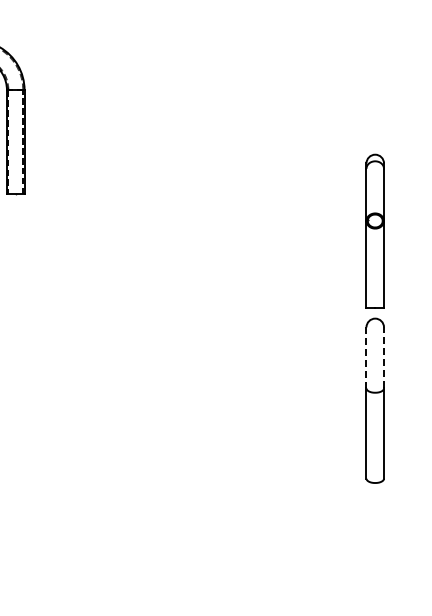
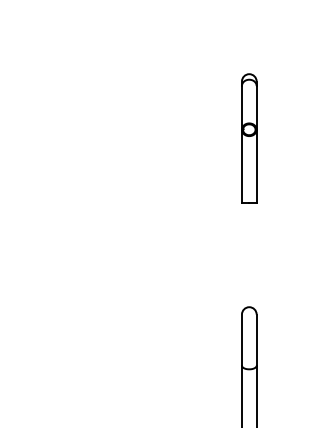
part: (374, 230) -> (248, 137), moved
line: (384, 357) -> (257, 339), dashed -> solid
line: (366, 358) -> (241, 340), dashed -> solid

